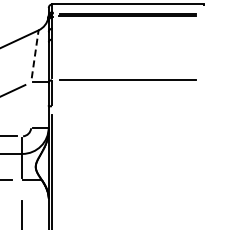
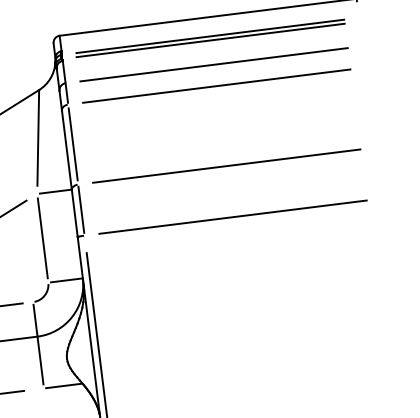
line: (127, 28) -> (213, 64), added
line: (127, 39) -> (215, 86), added
line: (35, 53) -> (38, 136), dashed -> solid
line: (31, 104) -> (43, 237), added
line: (127, 106) -> (232, 217), added

